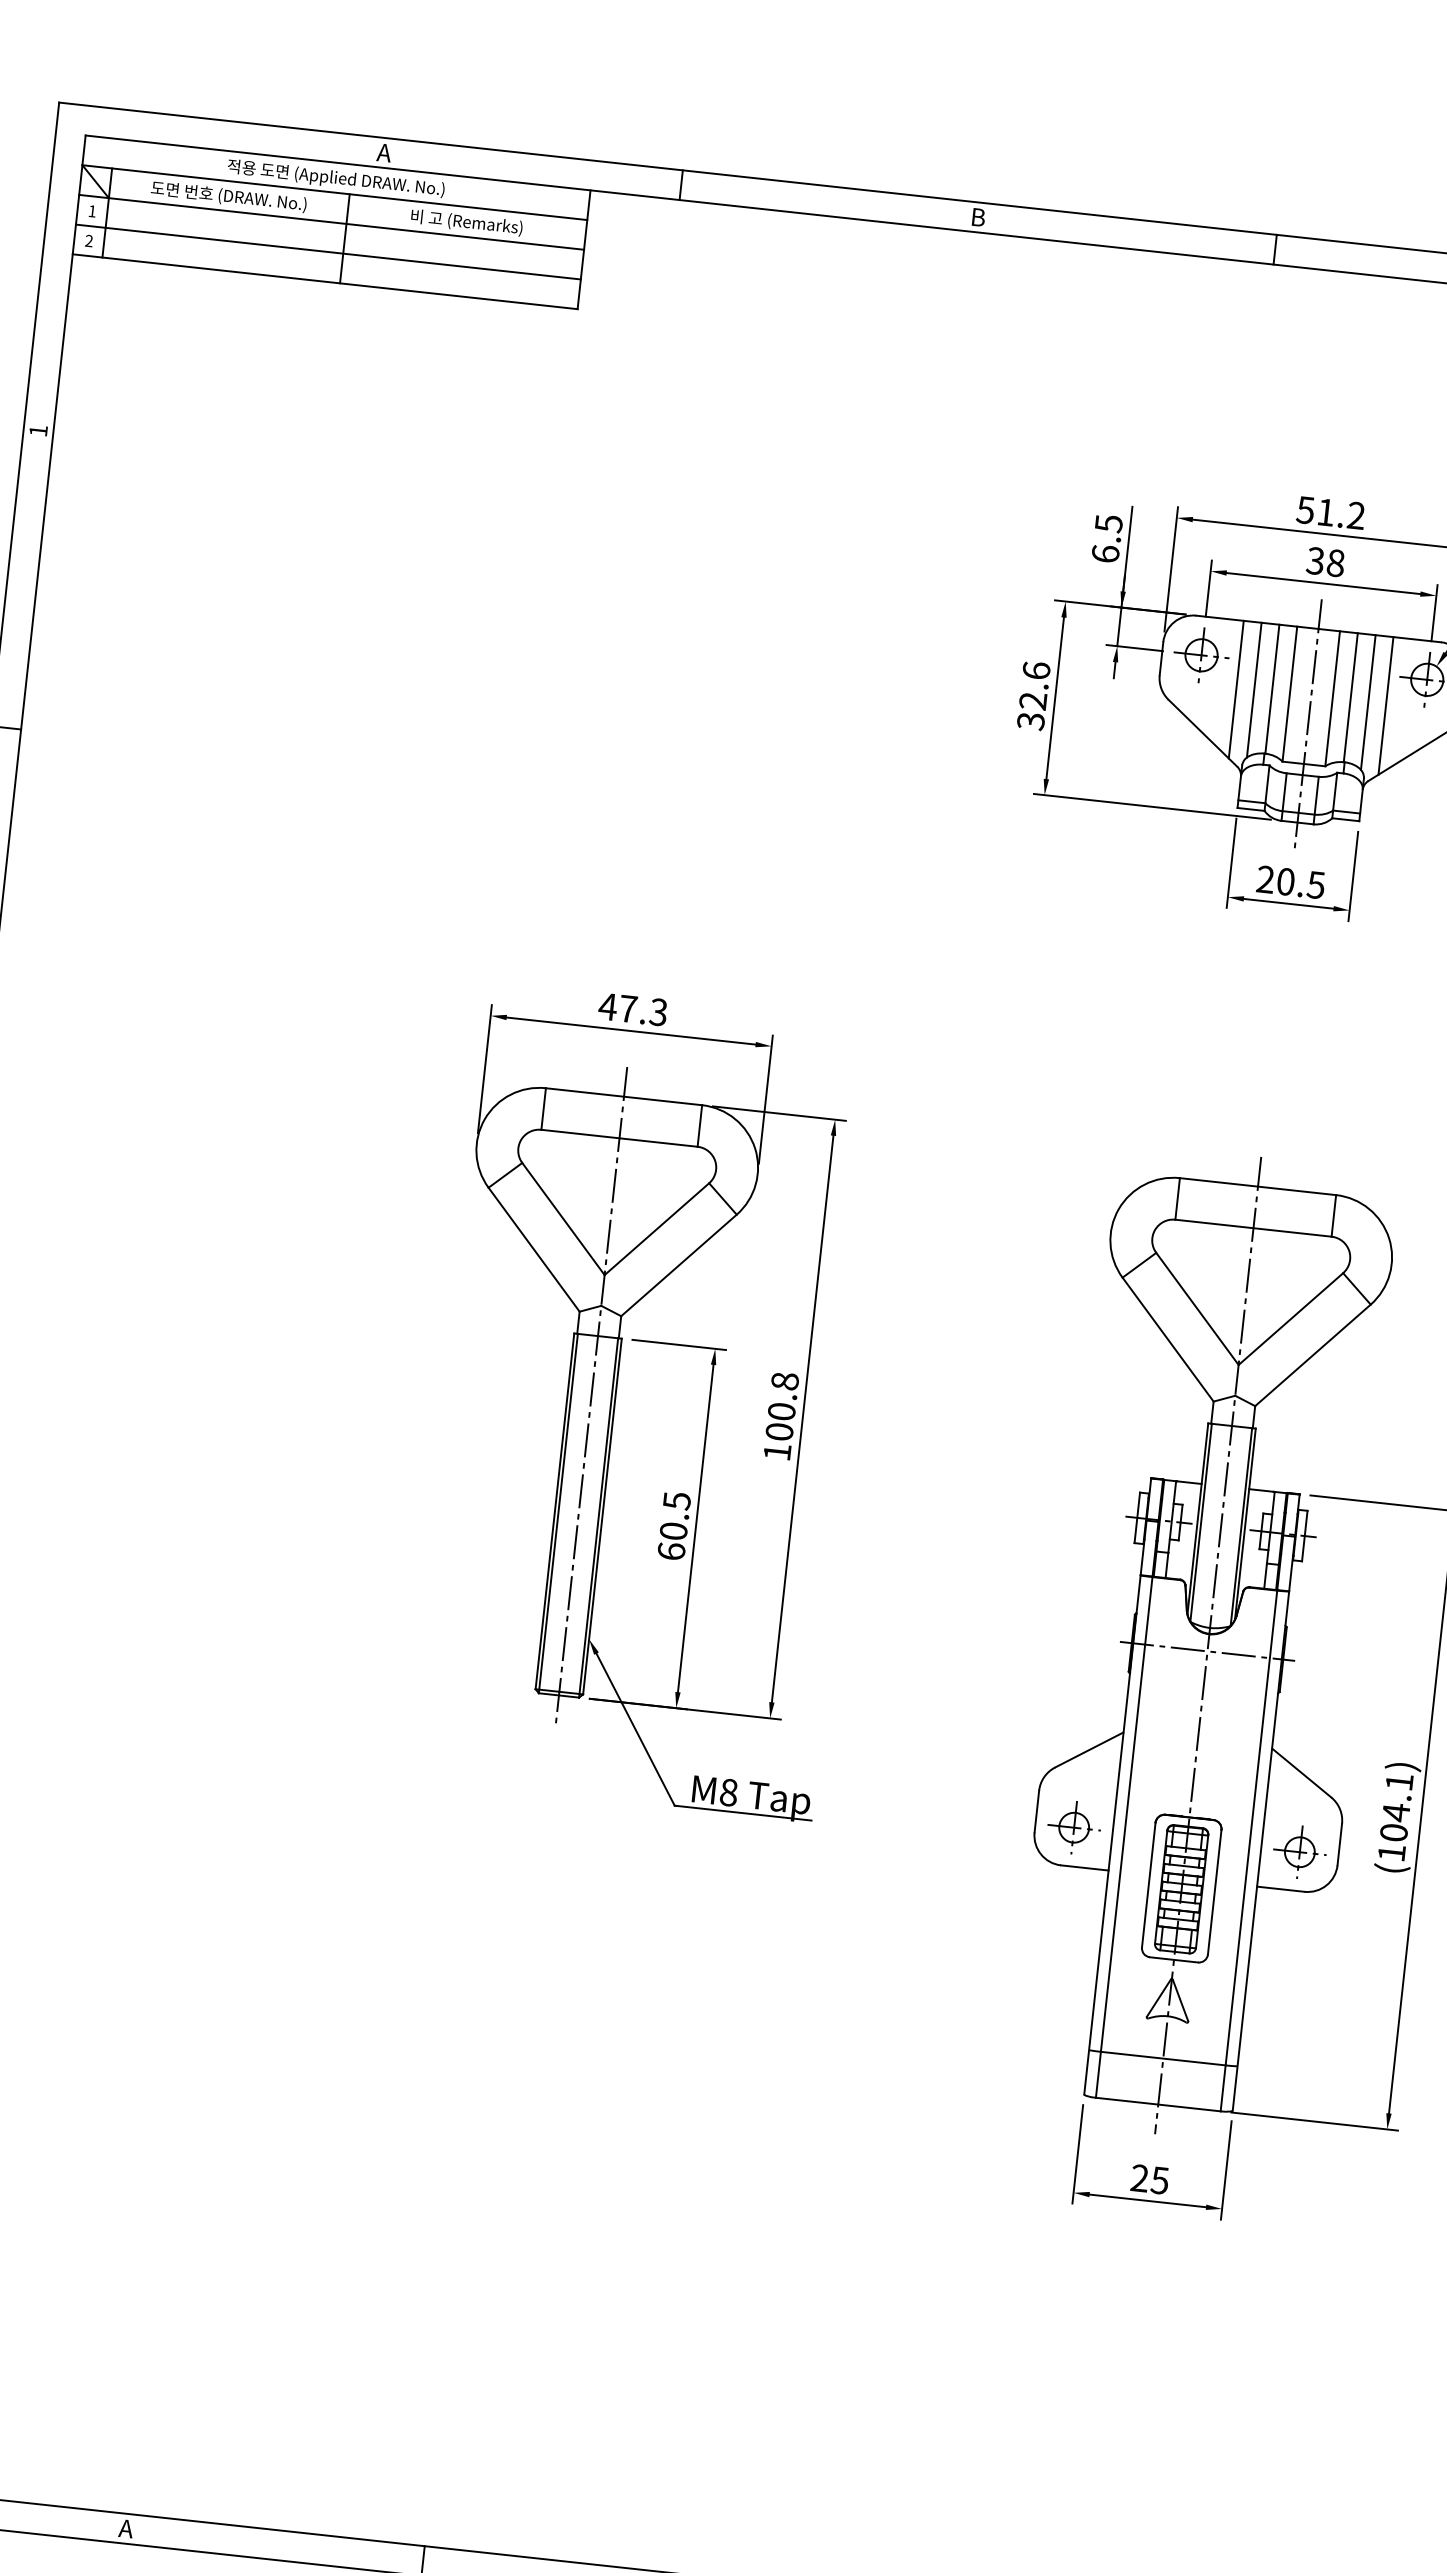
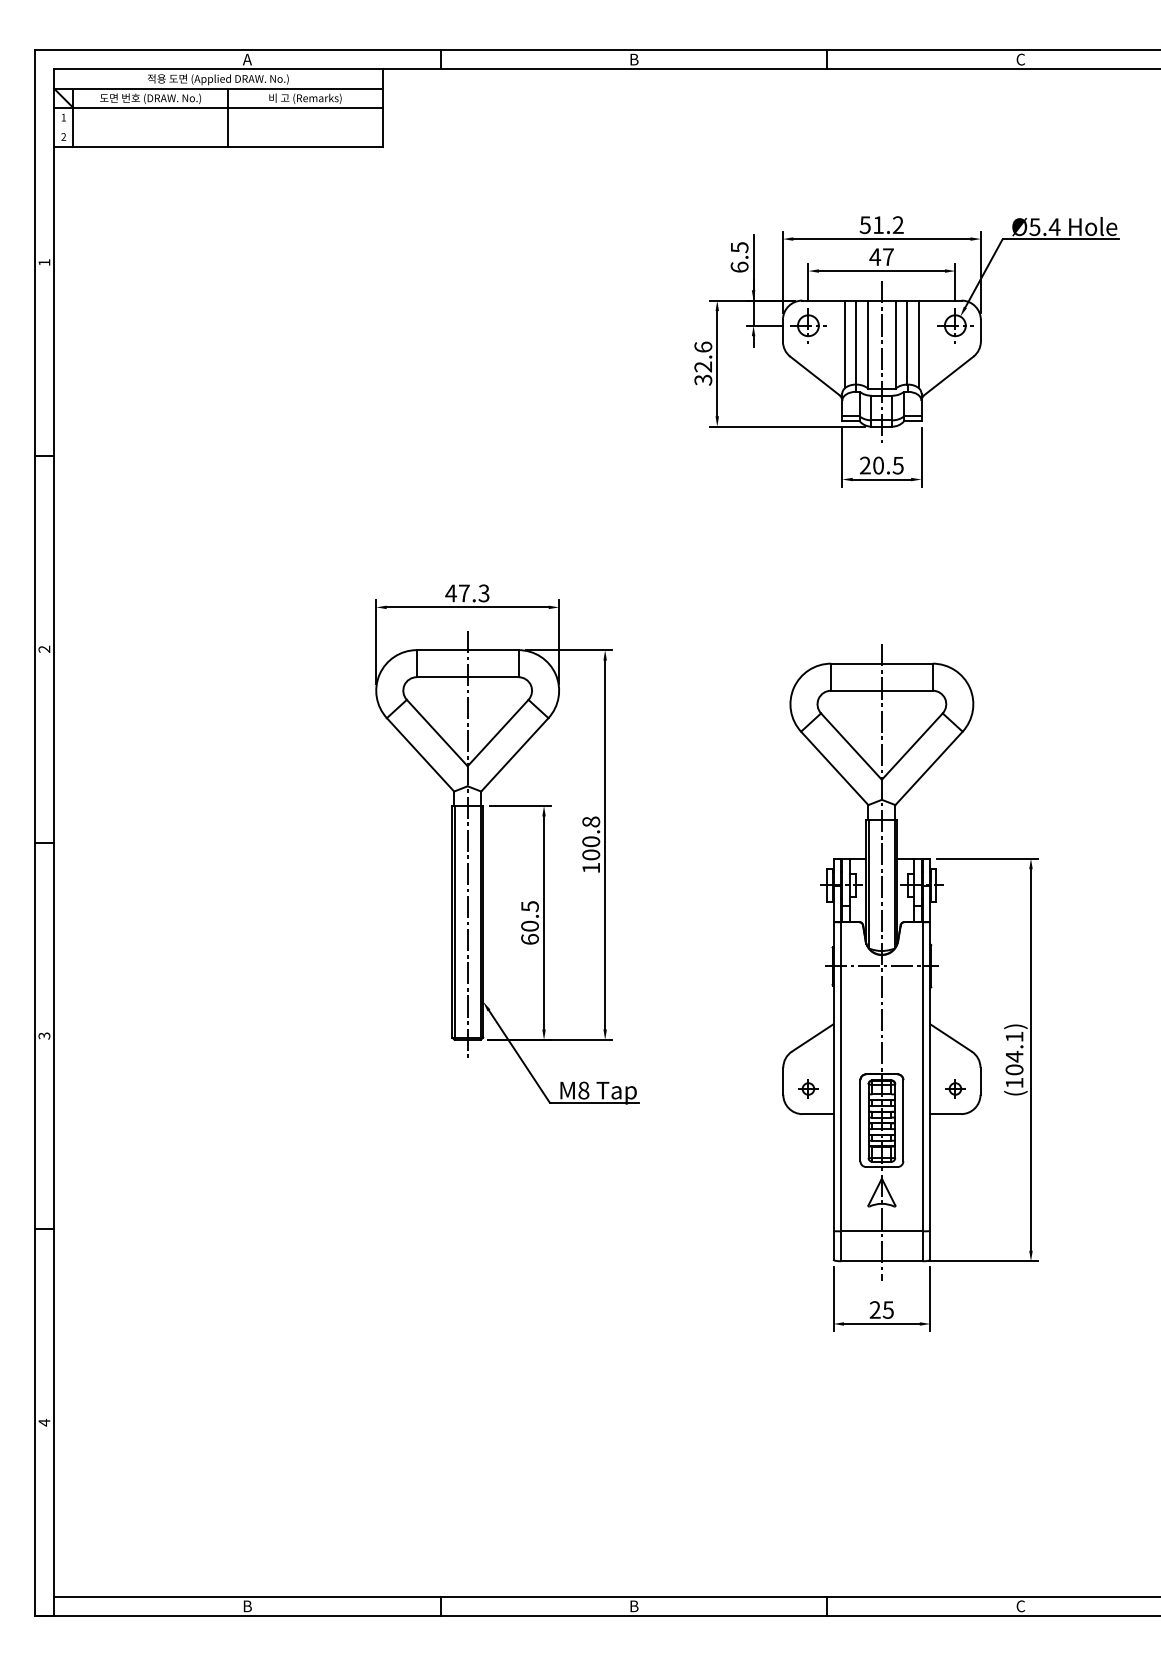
line: (328, 252) -> (218, 127), removed
text: (1325, 562) -> (881, 257), 38 -> 47
line: (1236, 689) -> (833, 345), removed
line: (1385, 706) -> (930, 345), removed
part: (1074, 1826) -> (808, 1088), size x0.6
part: (1300, 1851) -> (955, 1088), size x0.6
text: (126, 2529) -> (247, 1606), A -> B

